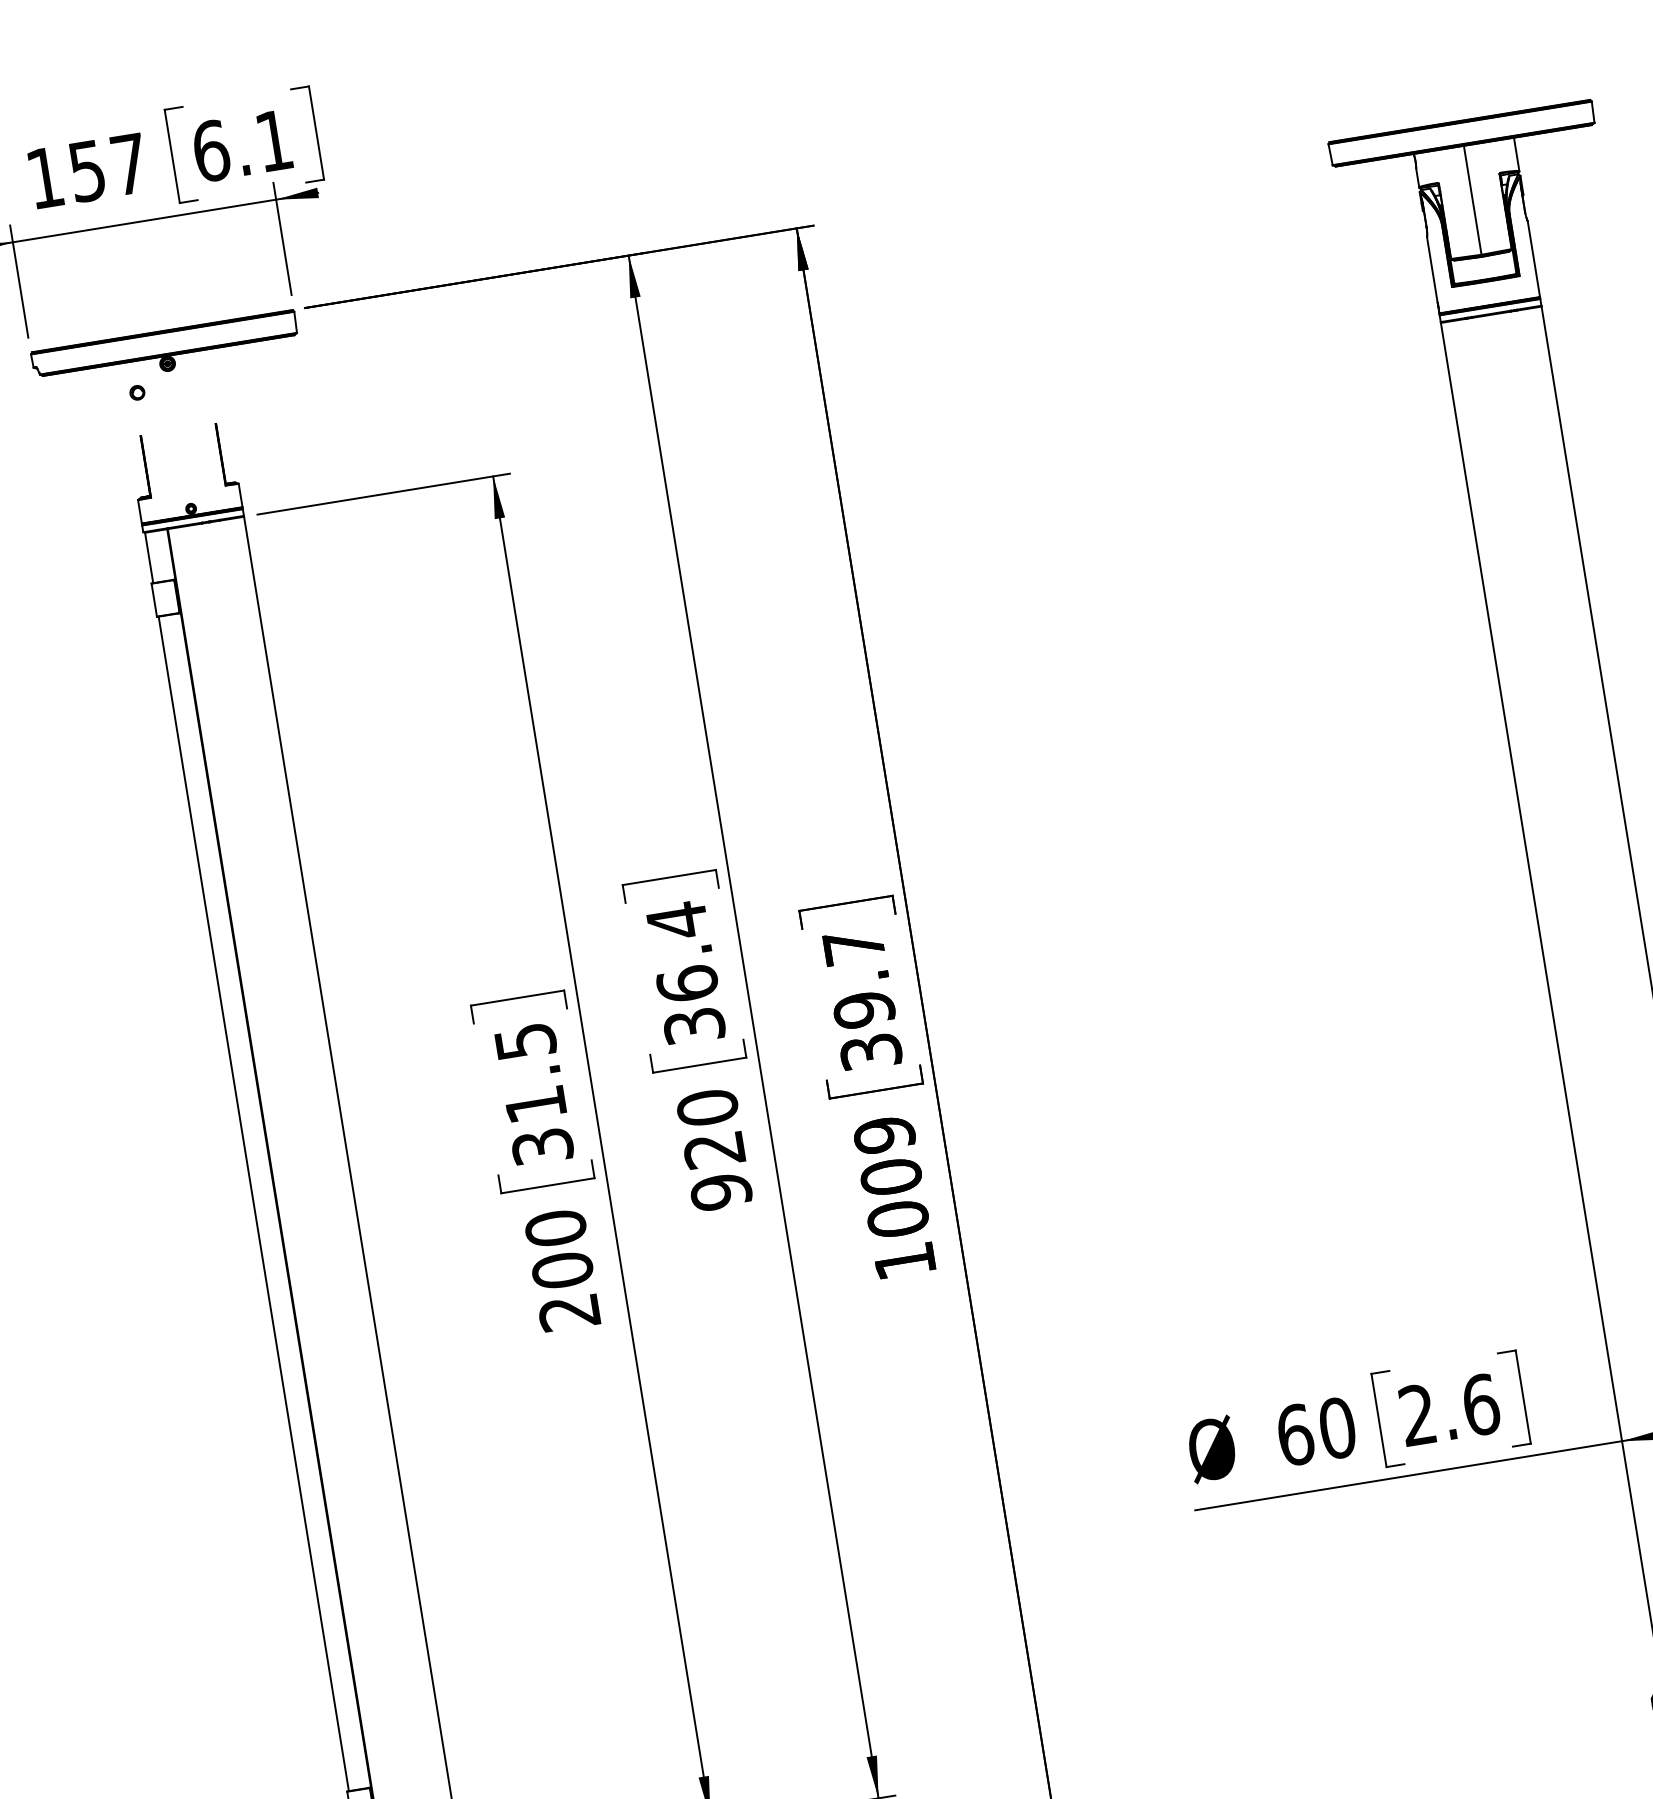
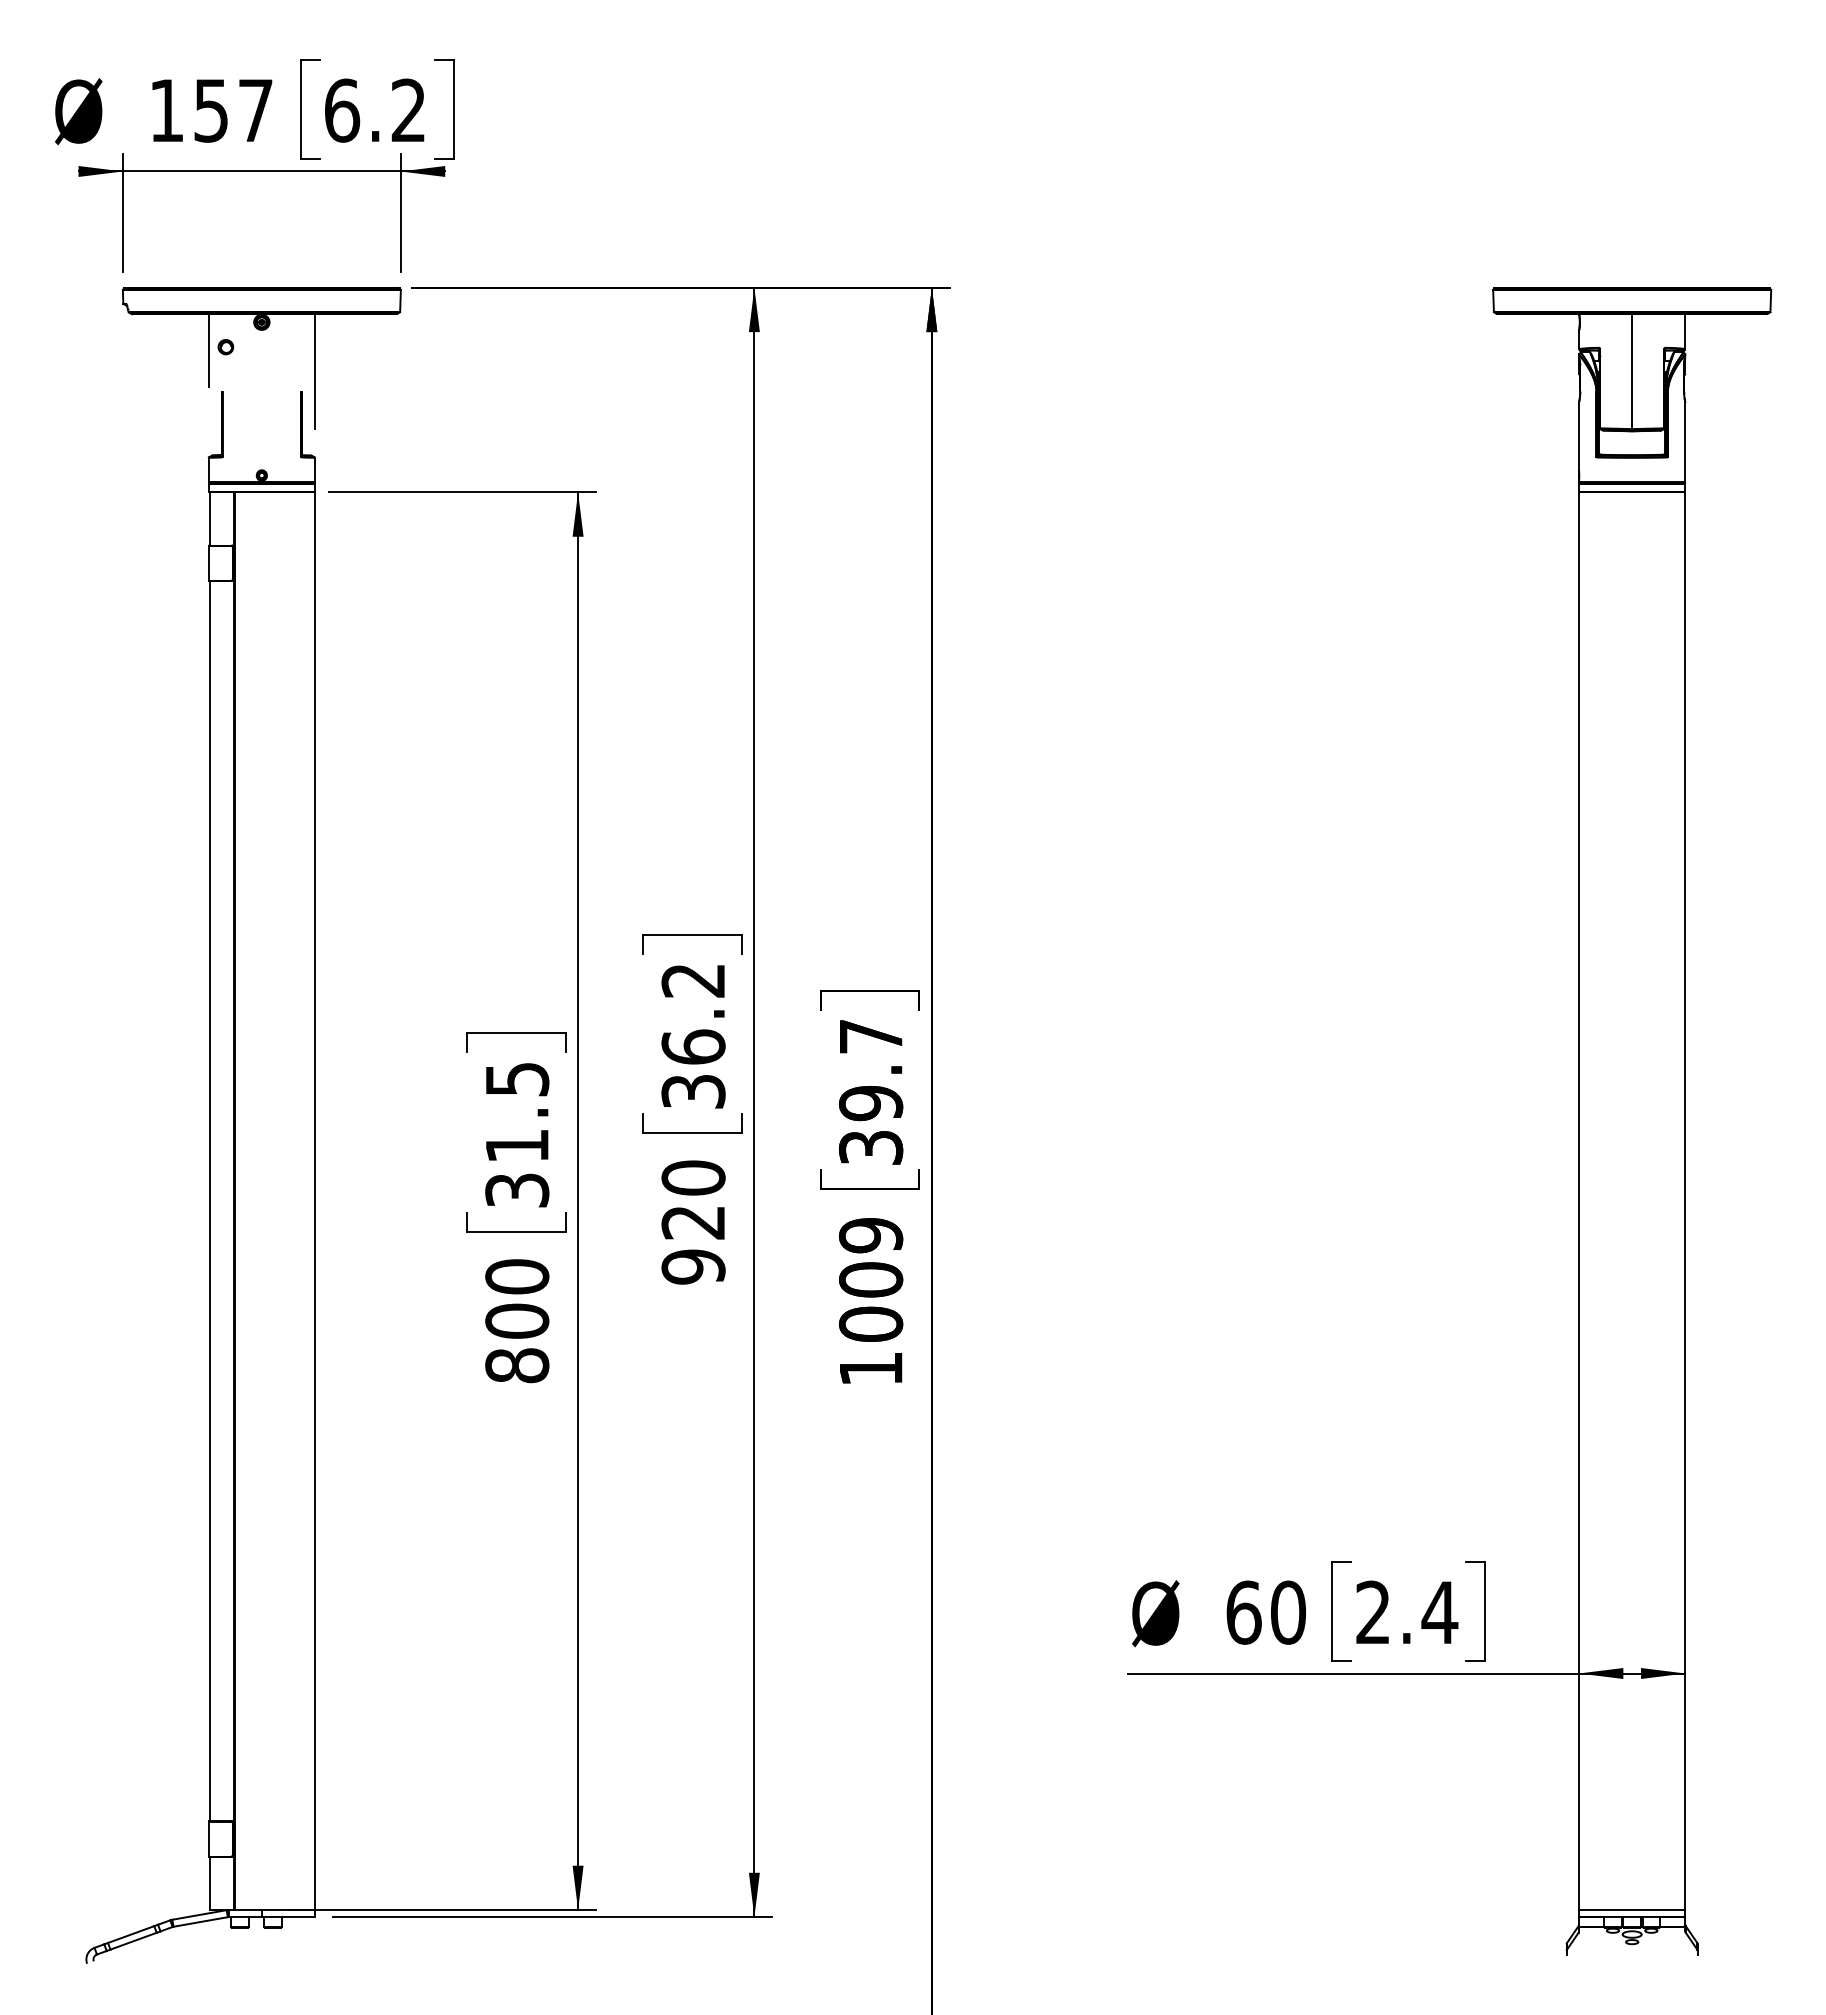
text: (272, 139) -> (407, 109), 6.1 -> 6.2
line: (121, 398) -> (208, 350), added
line: (225, 402) -> (314, 371), added
text: (676, 920) -> (692, 980), 36.4 -> 36.2
text: (569, 1312) -> (517, 1365), 200 -> 800
text: (1480, 1404) -> (1439, 1612), 2.6 -> 2.4

